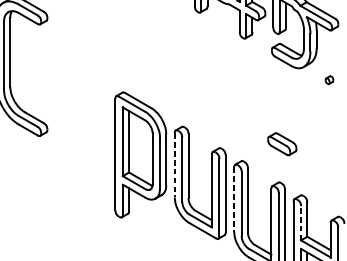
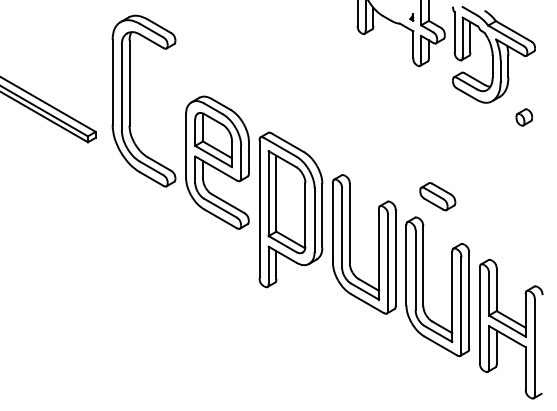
part: (328, 80) -> (523, 117), size x1.67
part: (81, 116) -> (217, 162), added
part: (282, 144) -> (437, 196), moved
line: (174, 165) -> (332, 222), dashed -> solid
line: (234, 199) -> (406, 265), dashed -> solid
line: (301, 222) -> (489, 293), dashed -> solid

